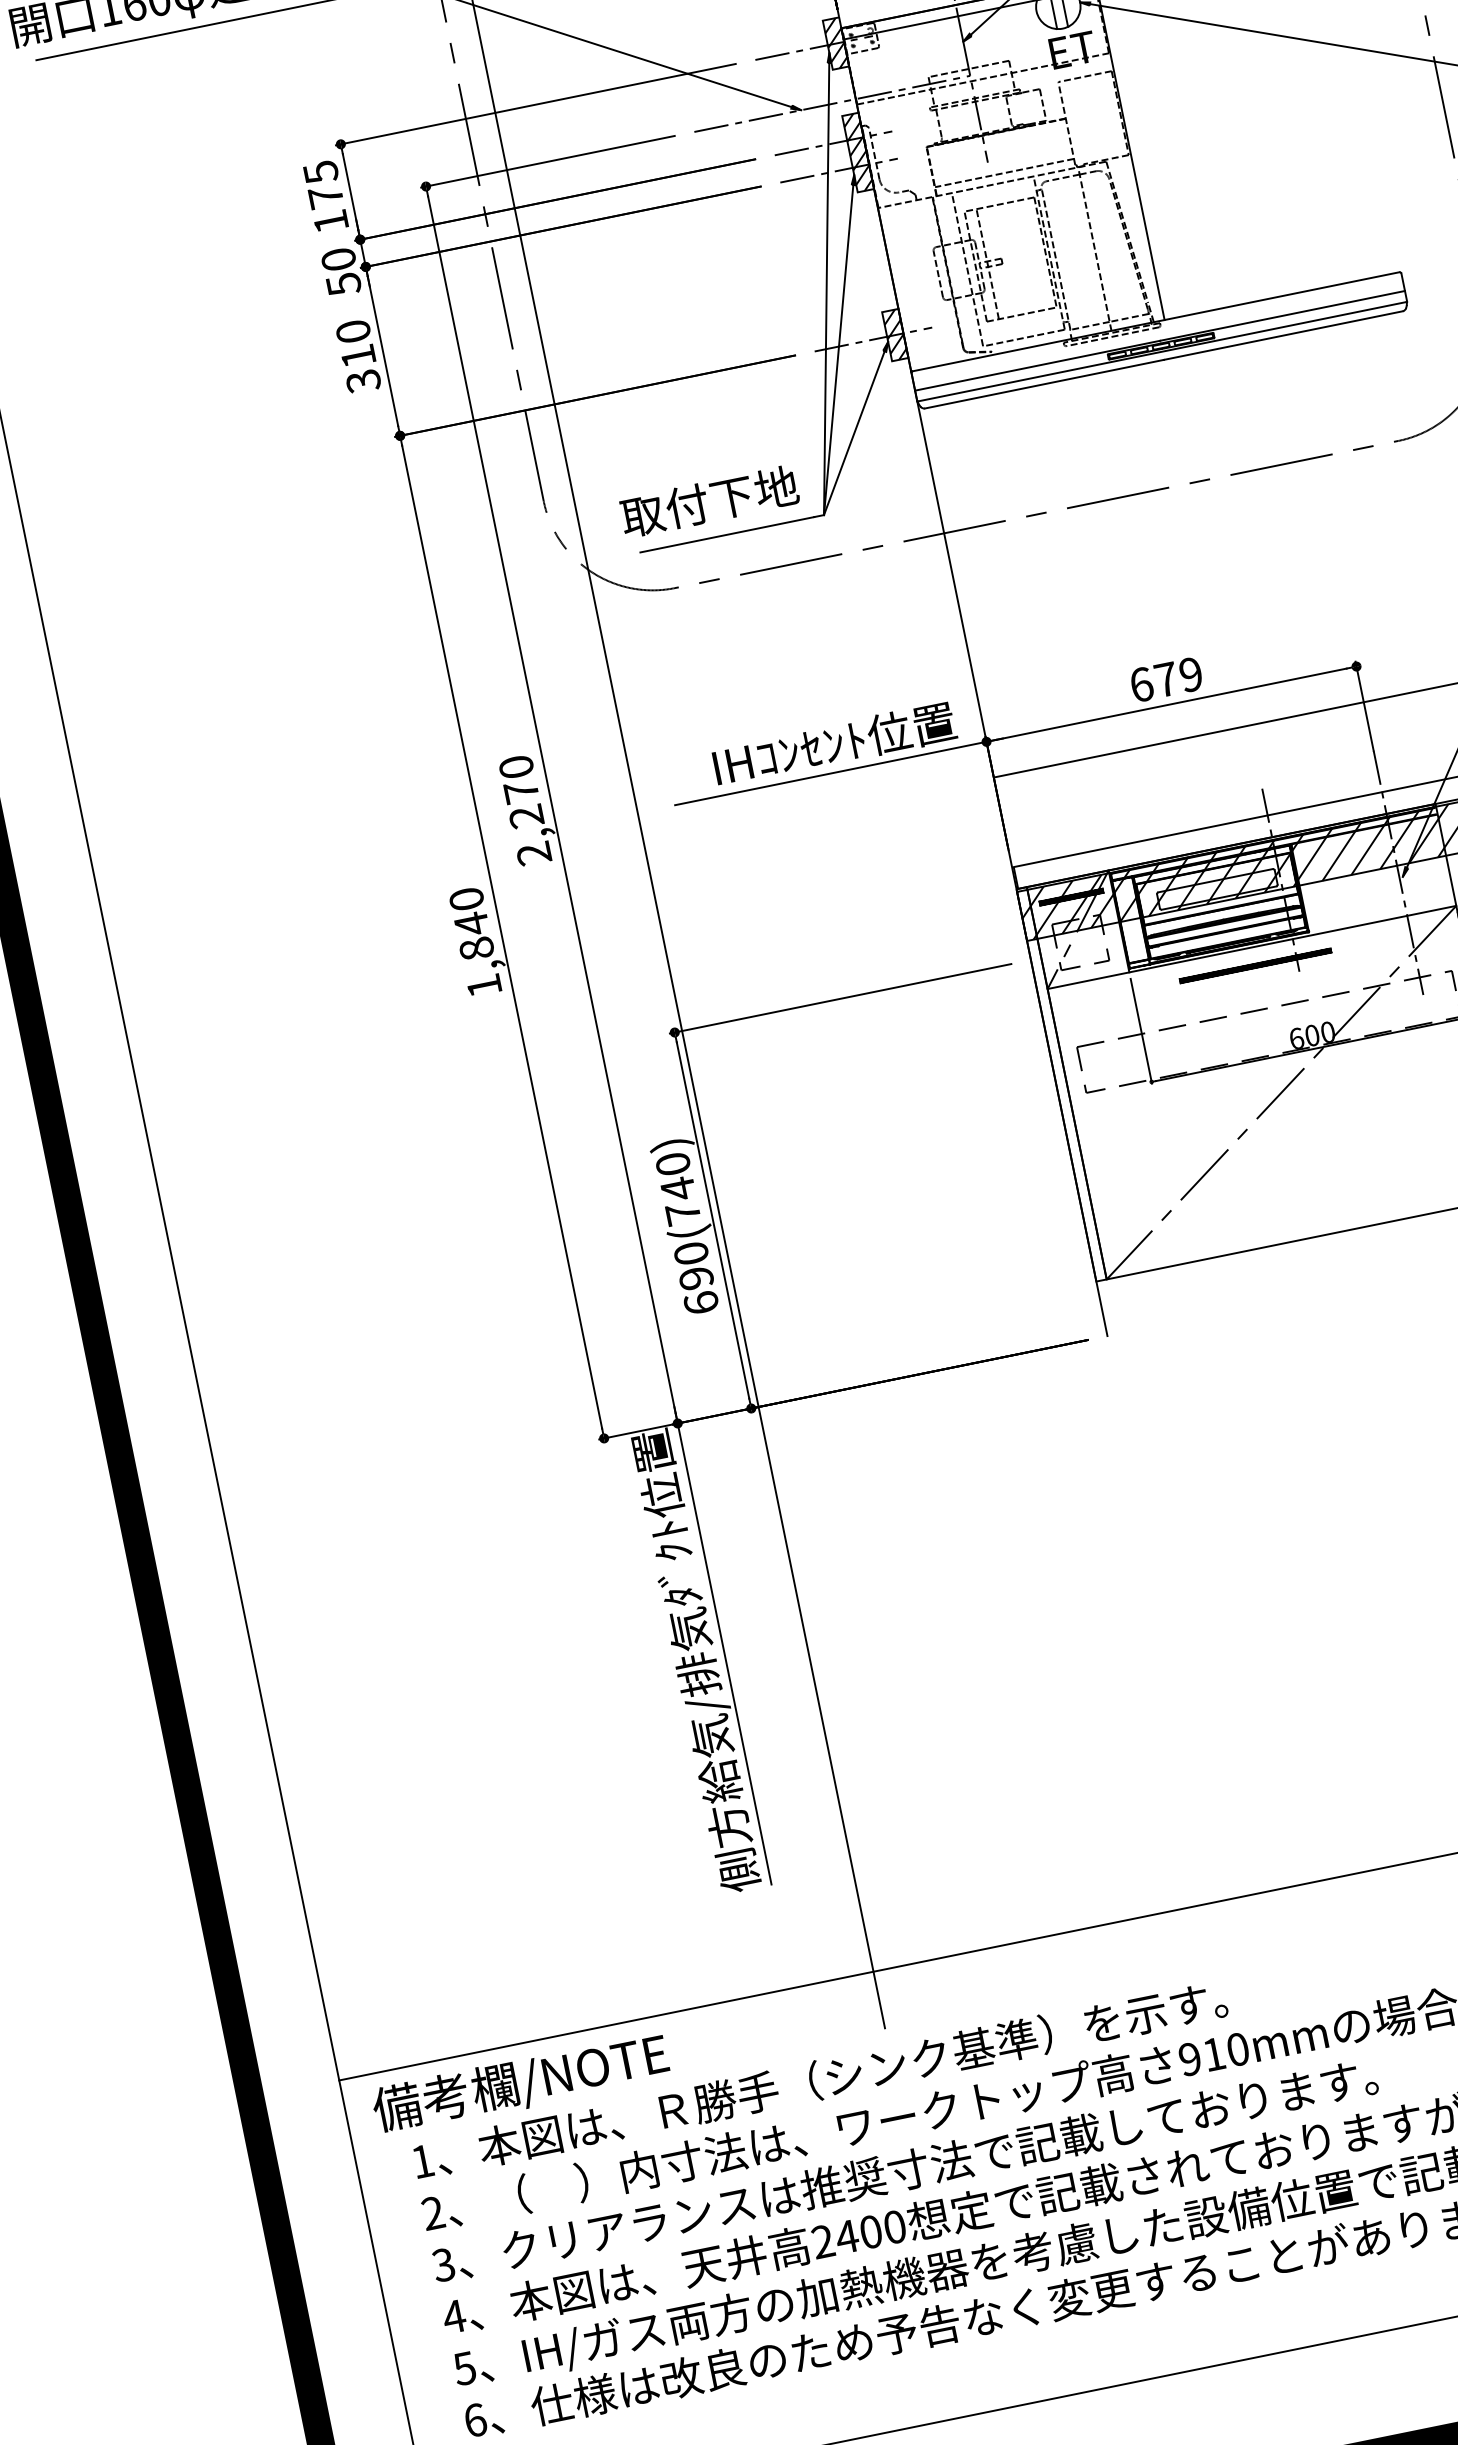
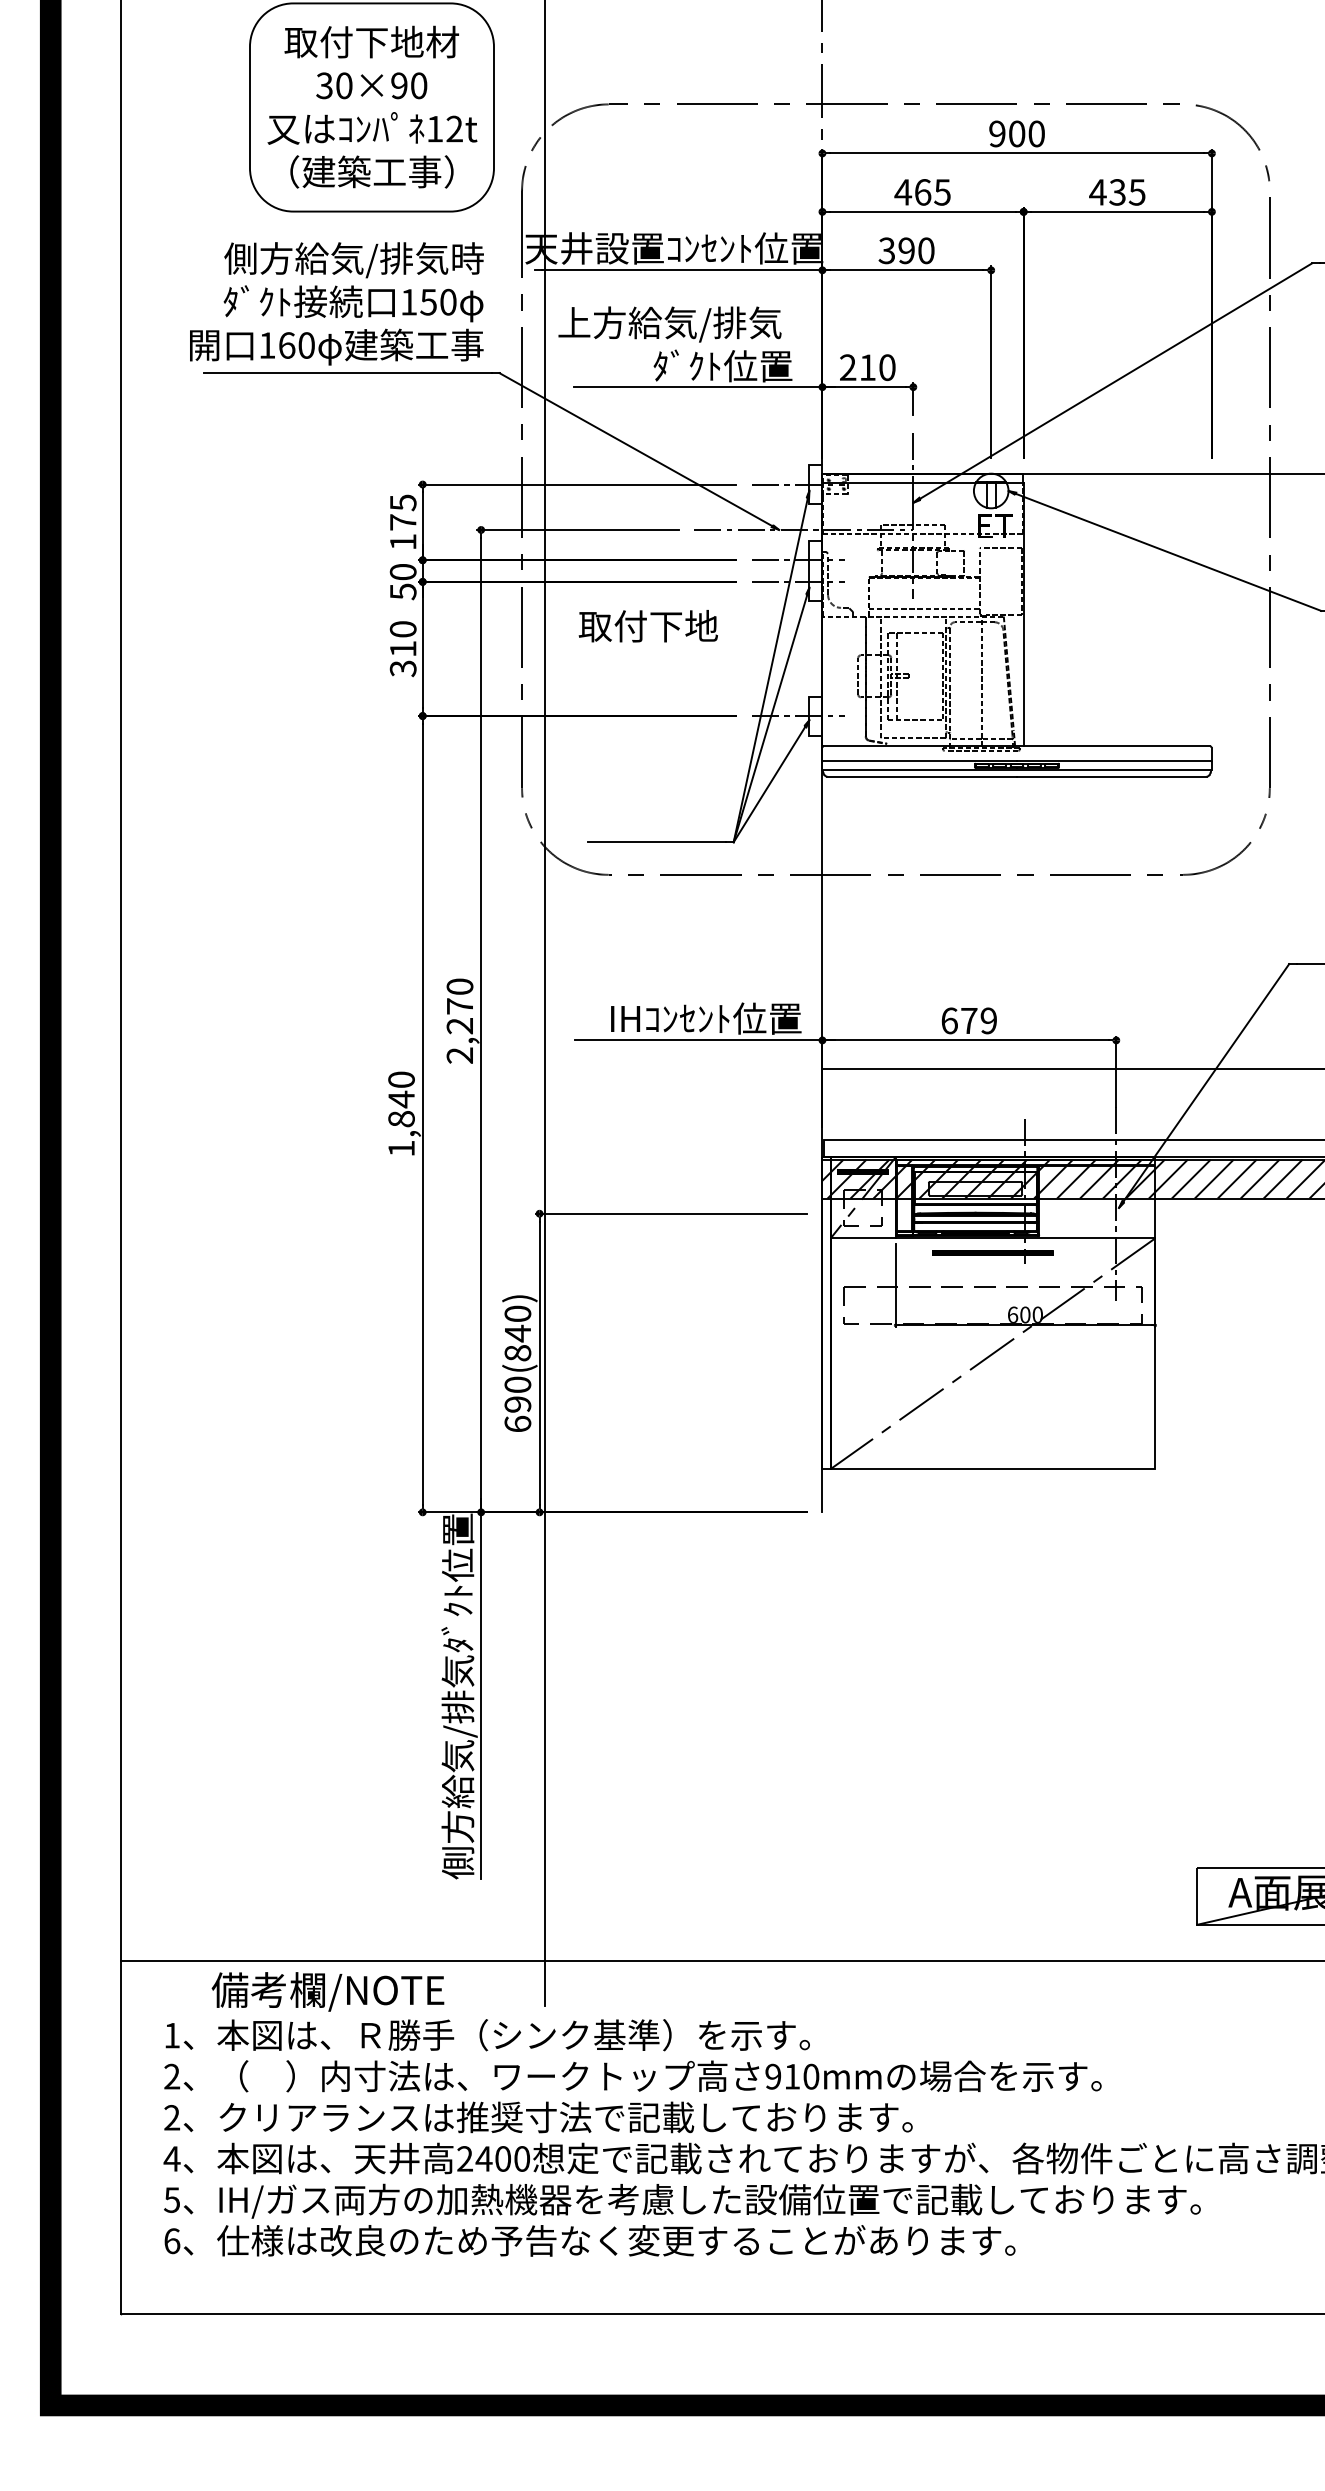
hatch: (835, 43) -> (815, 484), removed
hatch: (857, 151) -> (815, 570), removed
hatch: (894, 334) -> (815, 715), removed
text: (708, 502) -> (647, 626), moved
text: (682, 1214) -> (517, 1353), 690(740) -> 690(840)
text: (520, 2083) -> (327, 1991), moved
text: (444, 2264) -> (172, 2117), 3 -> 2

